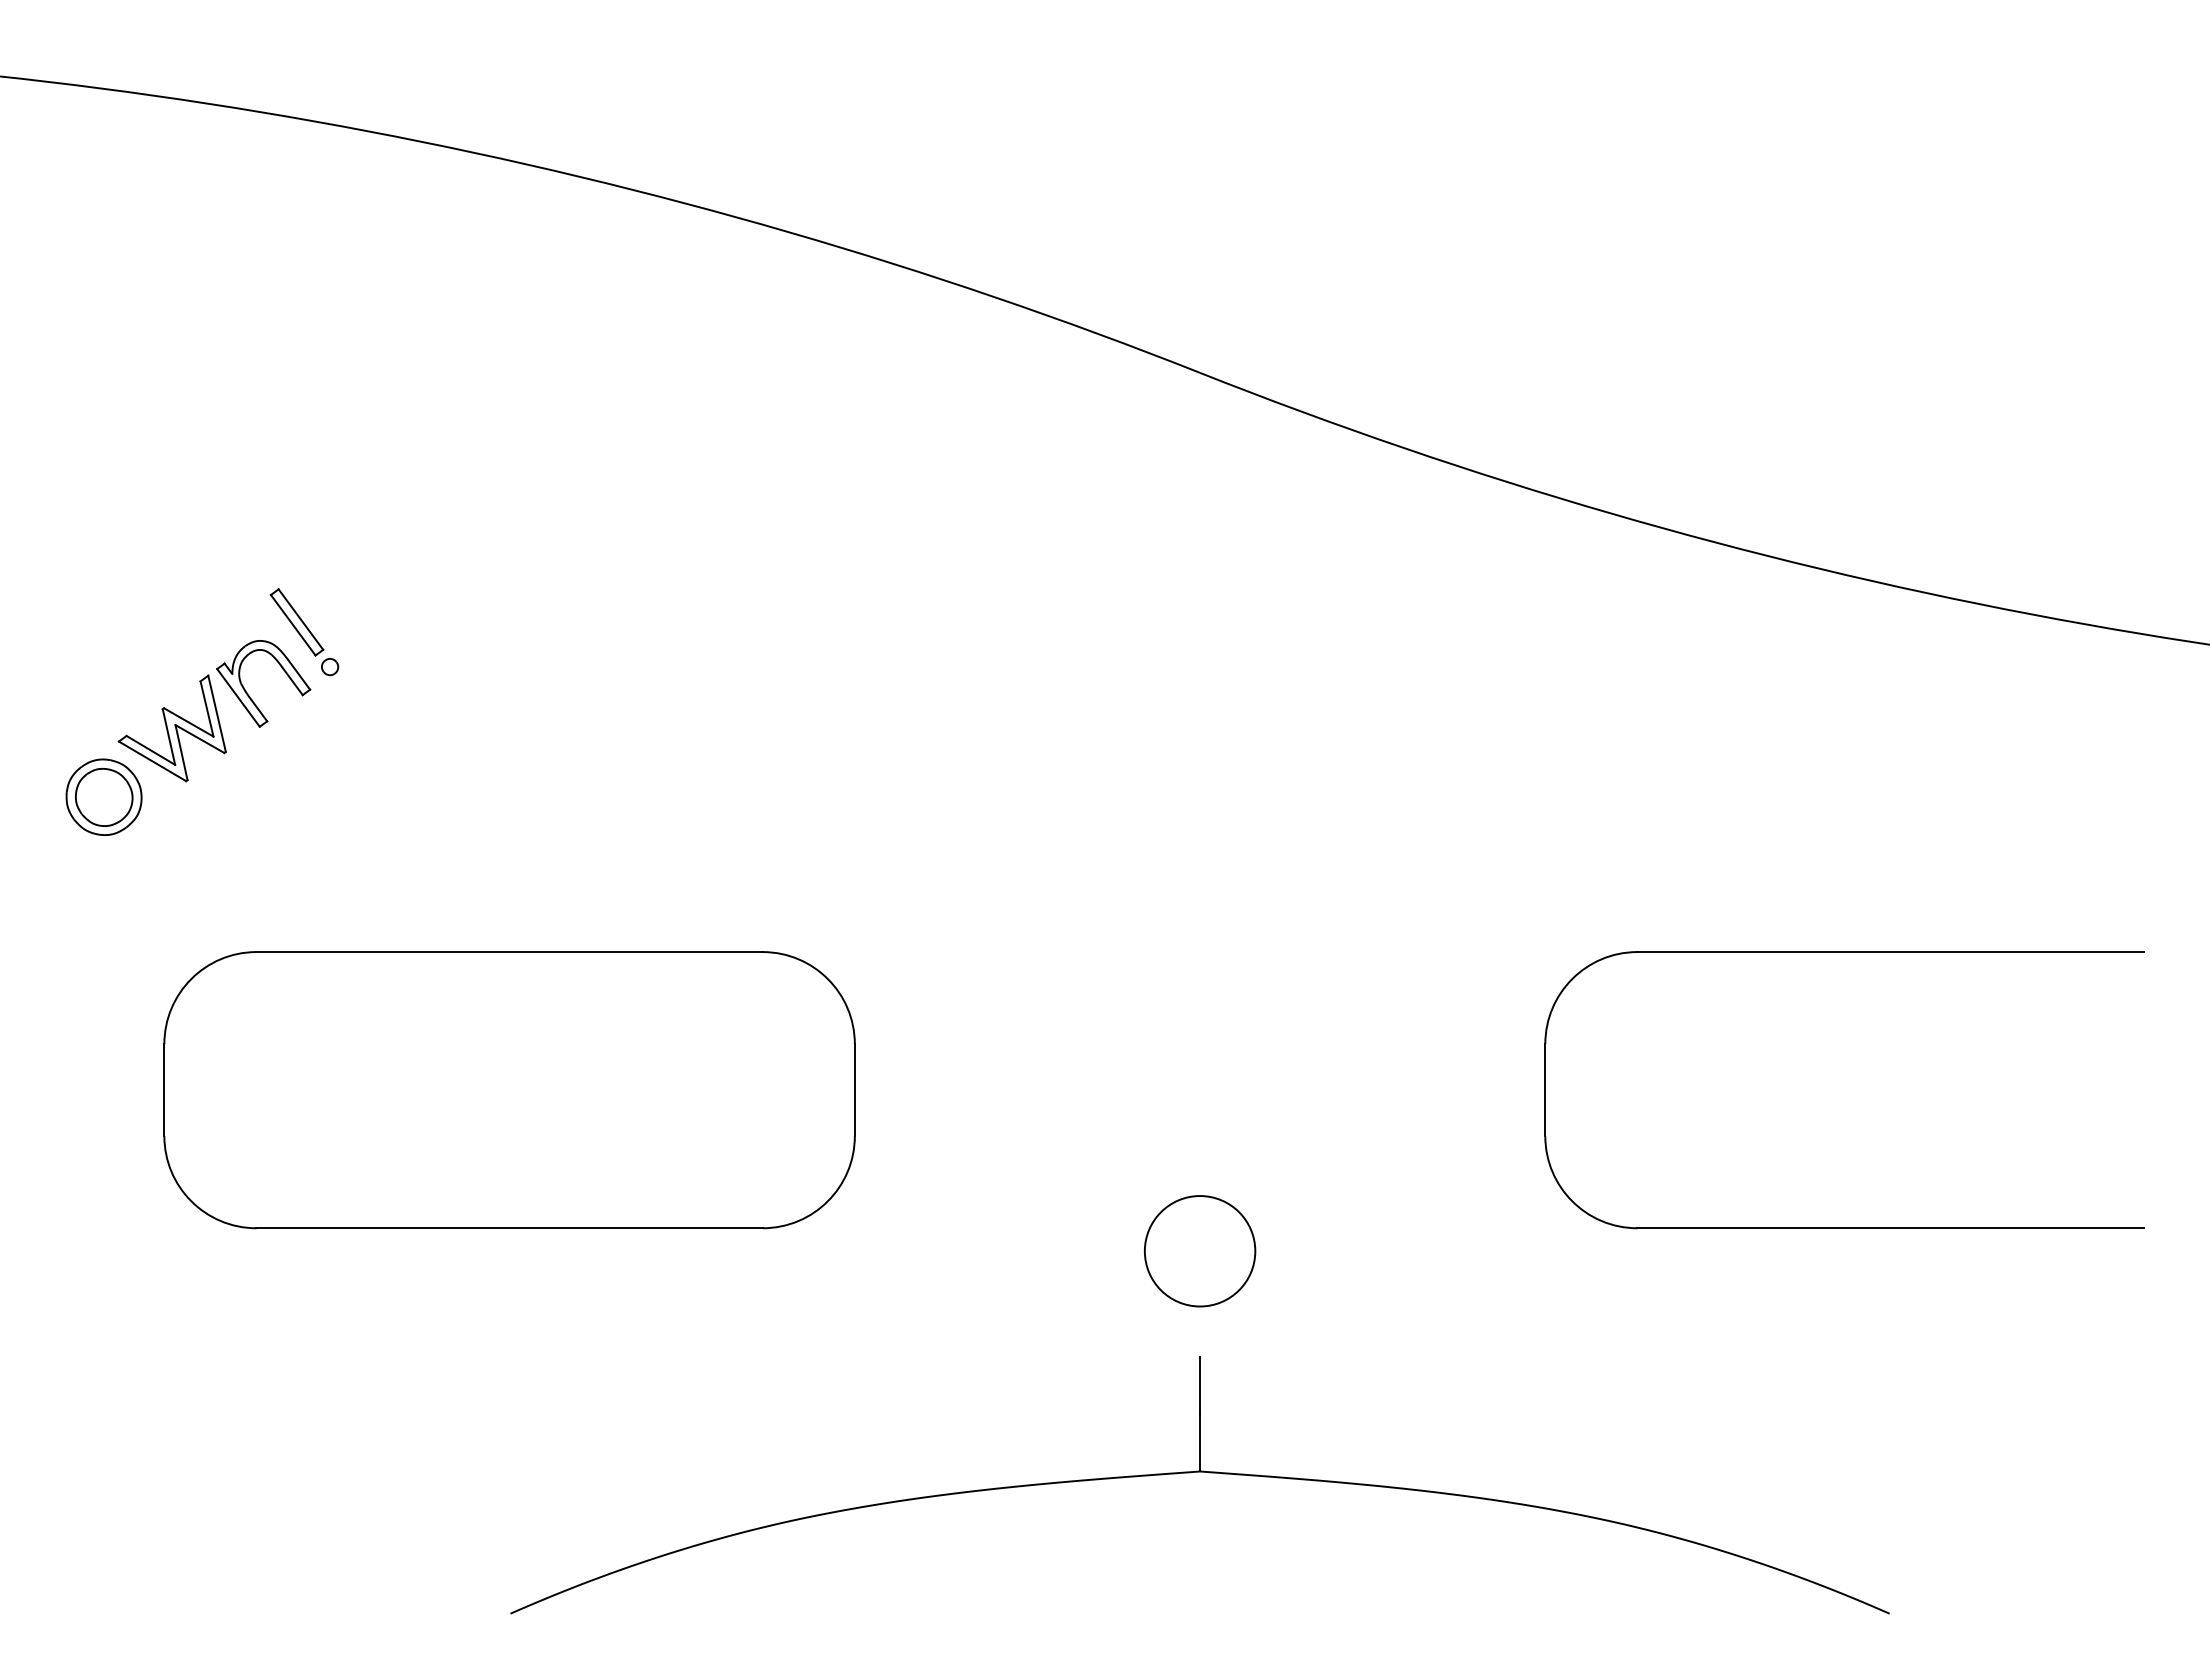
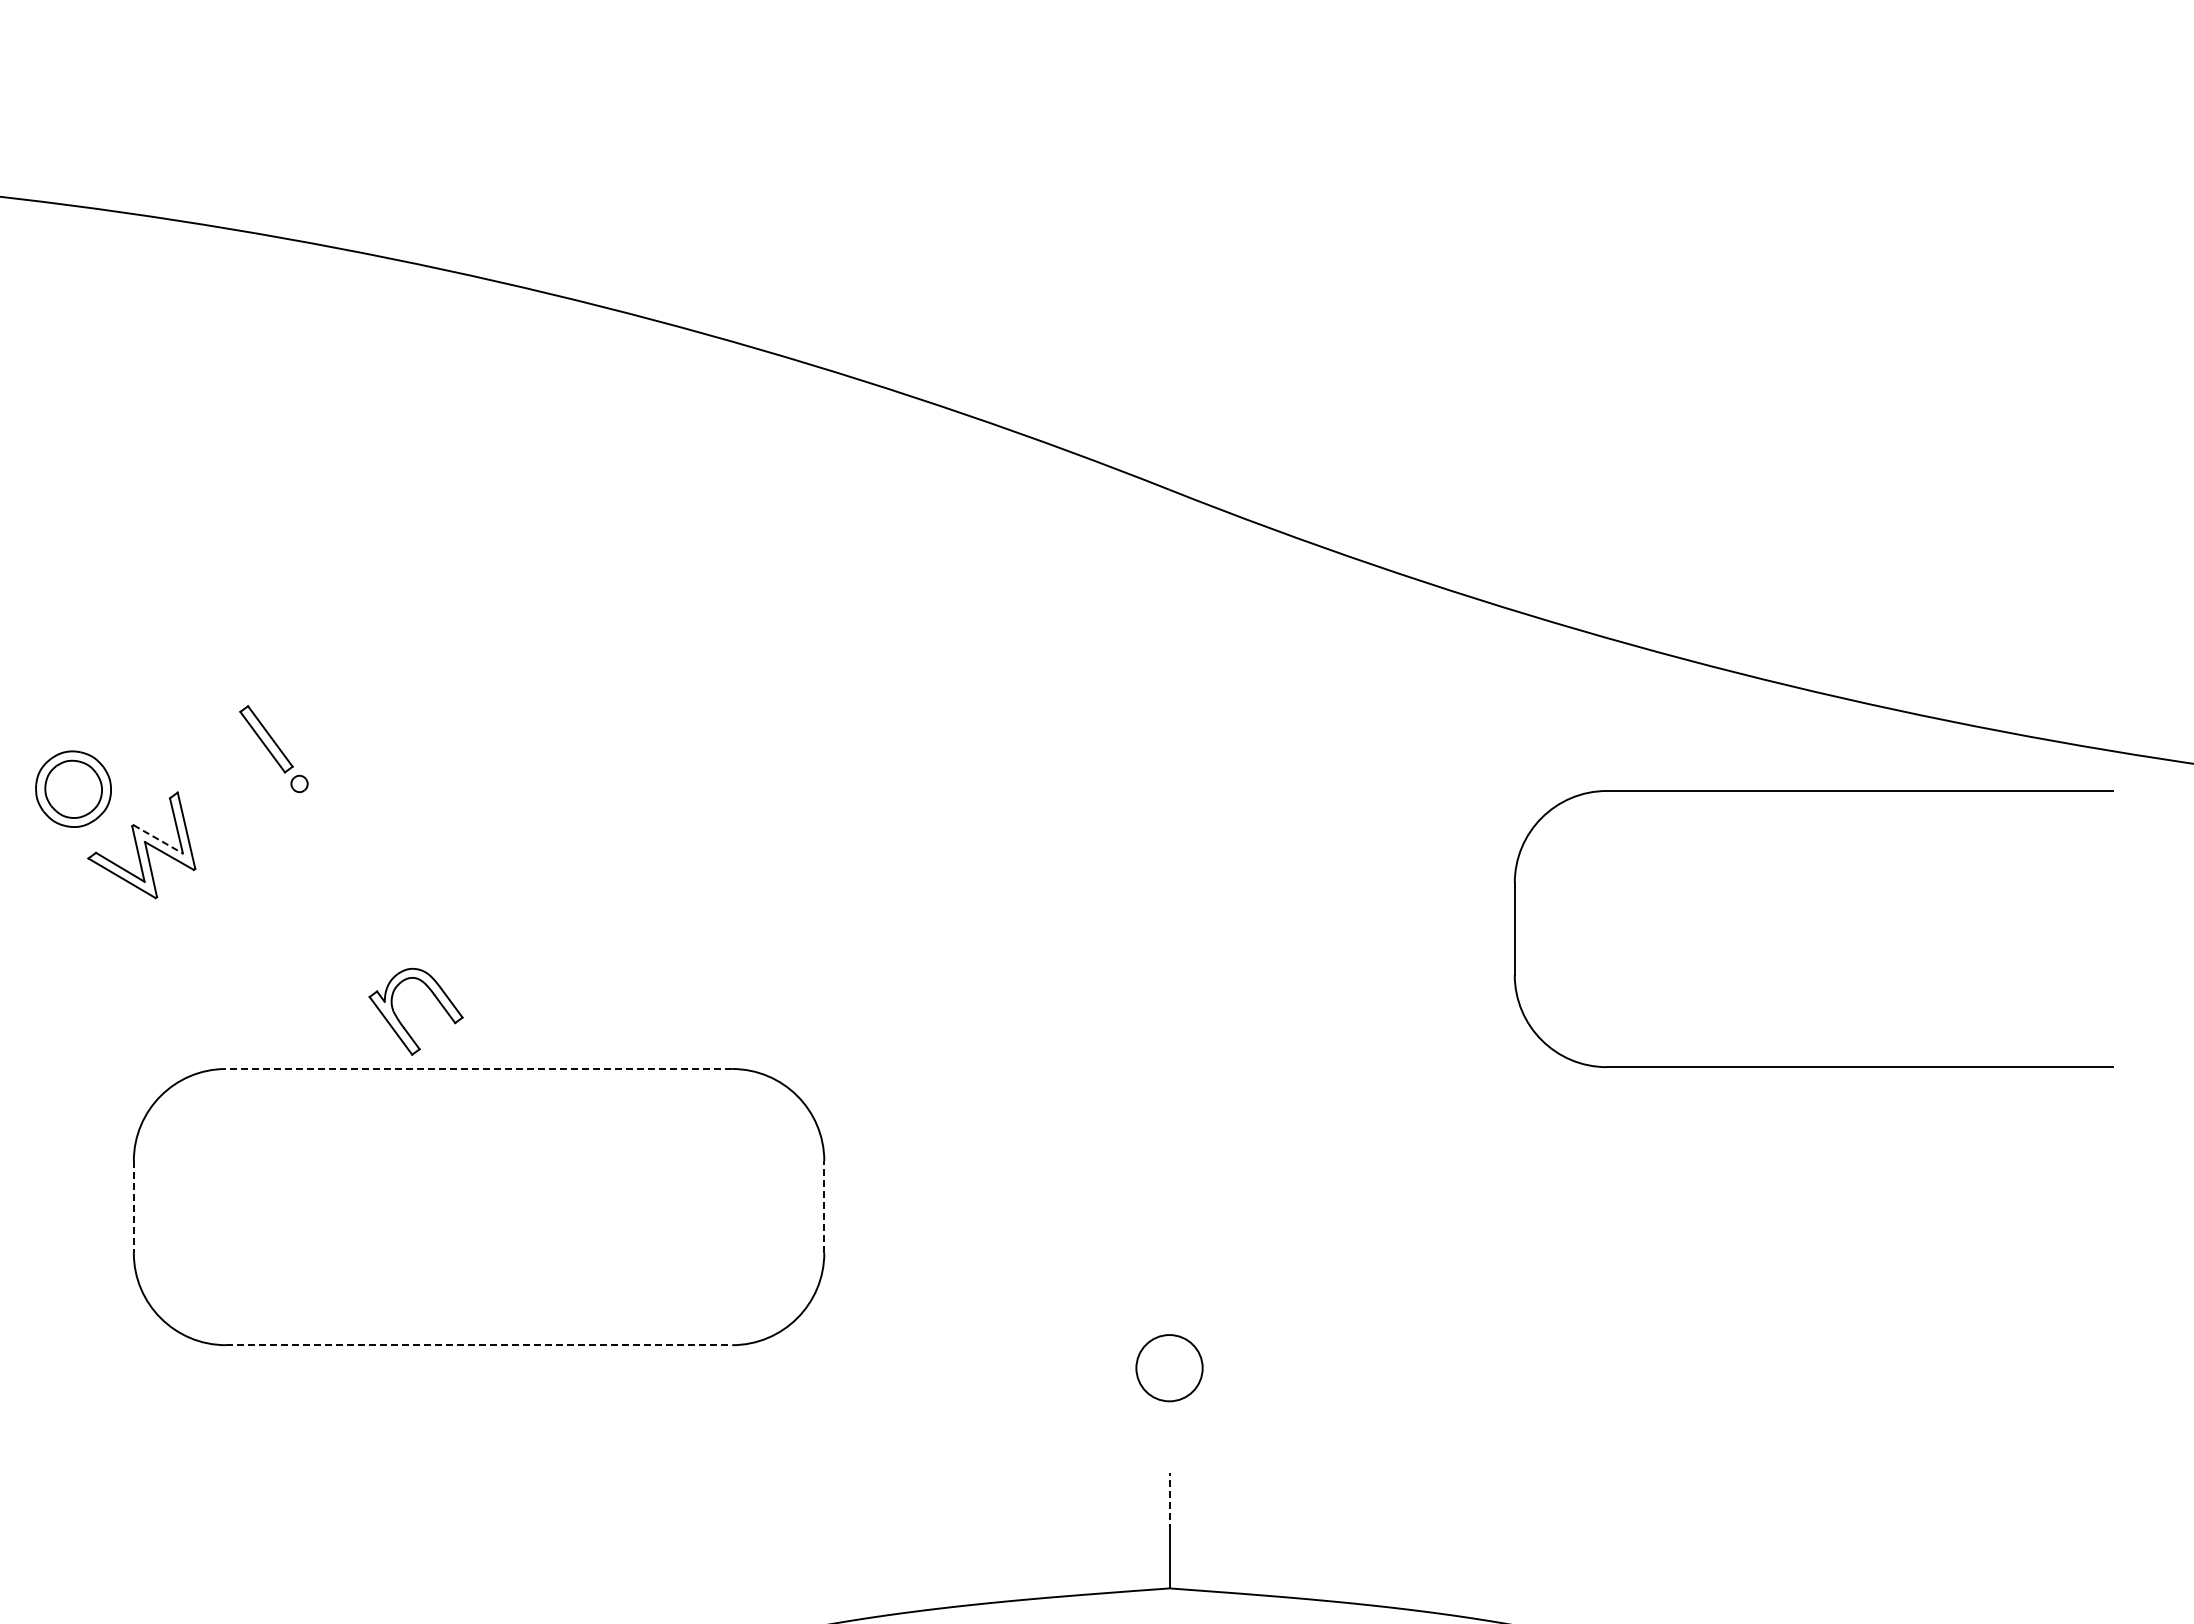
part: (247, 692) -> (399, 1020), moved
line: (189, 722) -> (158, 839), solid -> dashed
part: (103, 796) -> (72, 788), moved
line: (509, 952) -> (478, 1069), solid -> dashed
line: (854, 1089) -> (823, 1206), solid -> dashed
line: (164, 1090) -> (133, 1207), solid -> dashed
part: (1844, 1227) -> (1813, 1066), moved
line: (510, 1228) -> (479, 1345), solid -> dashed
circle: (1199, 1251) -> (1168, 1368), size x0.6
line: (1200, 1385) -> (1169, 1502), solid -> dashed

